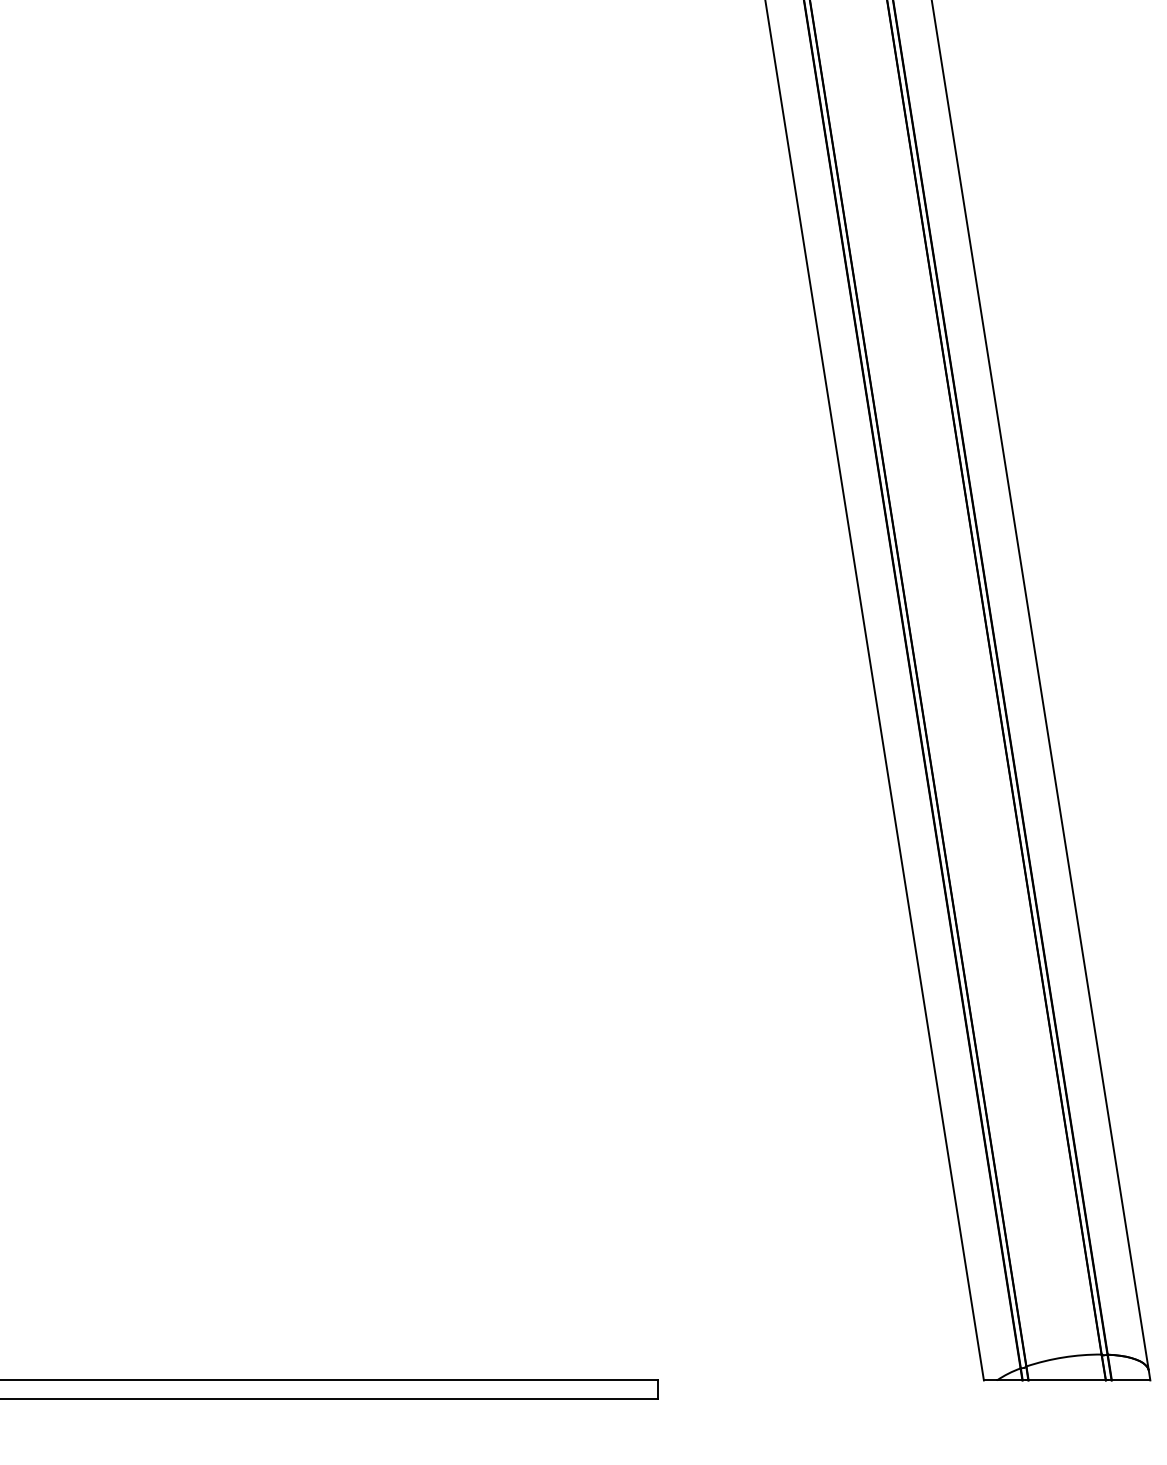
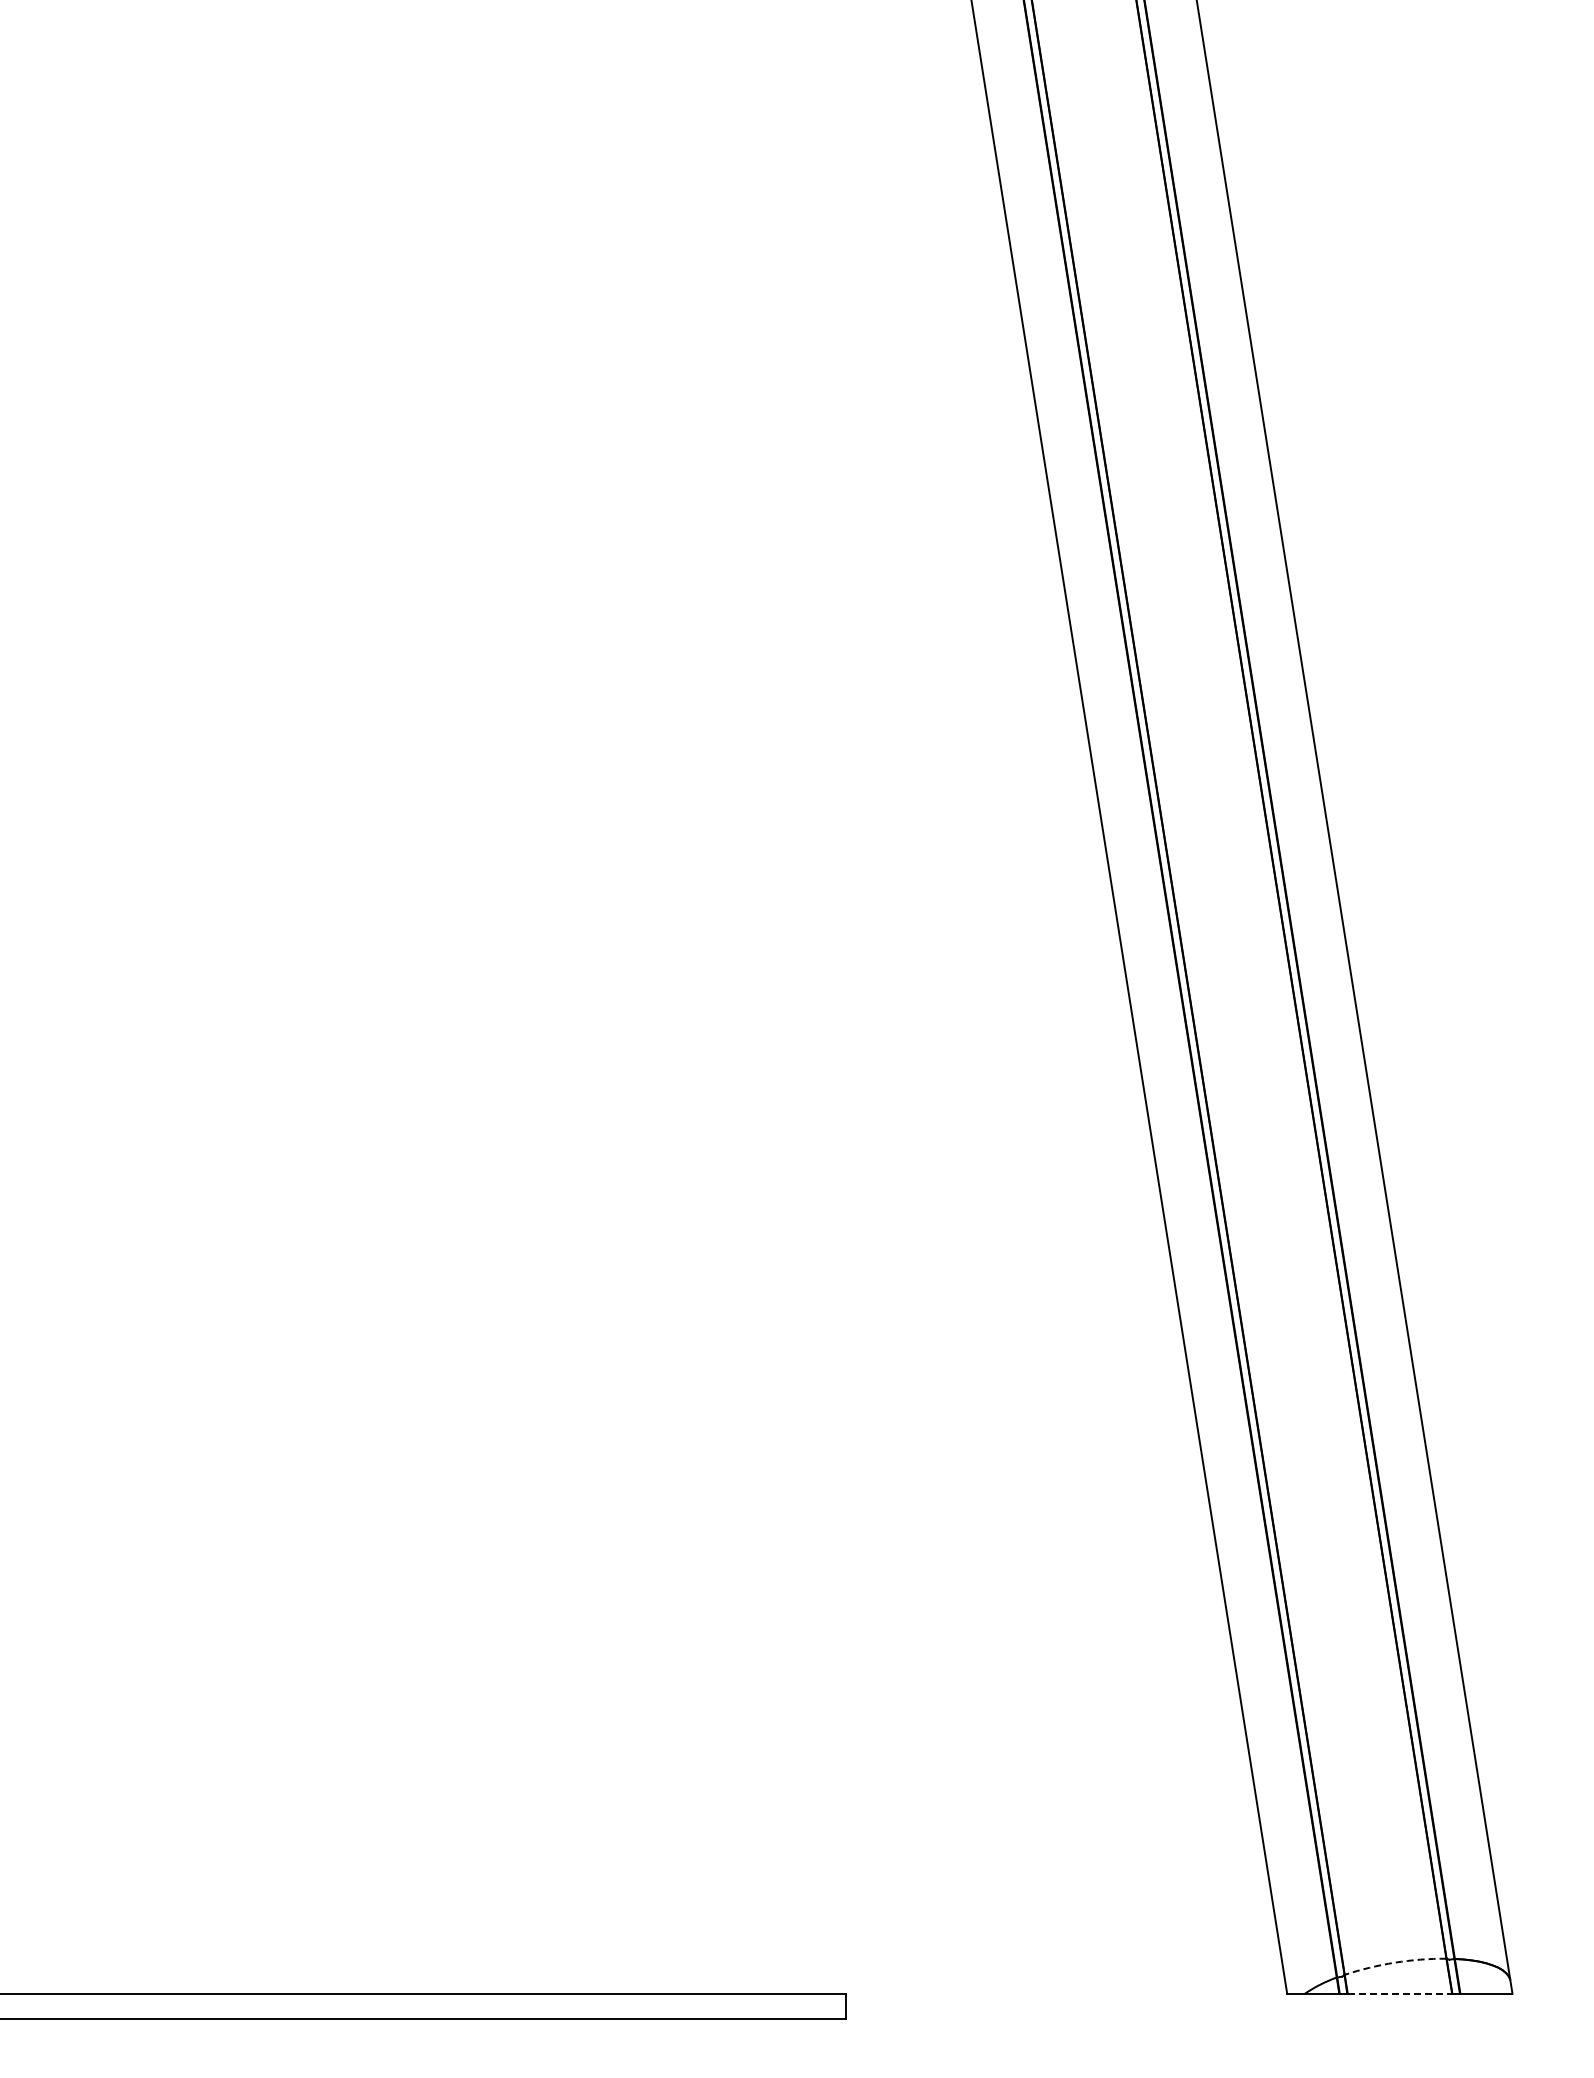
arc: (1063, 1357) -> (1394, 1962), solid -> dashed
line: (1067, 1380) -> (1400, 1993), solid -> dashed

